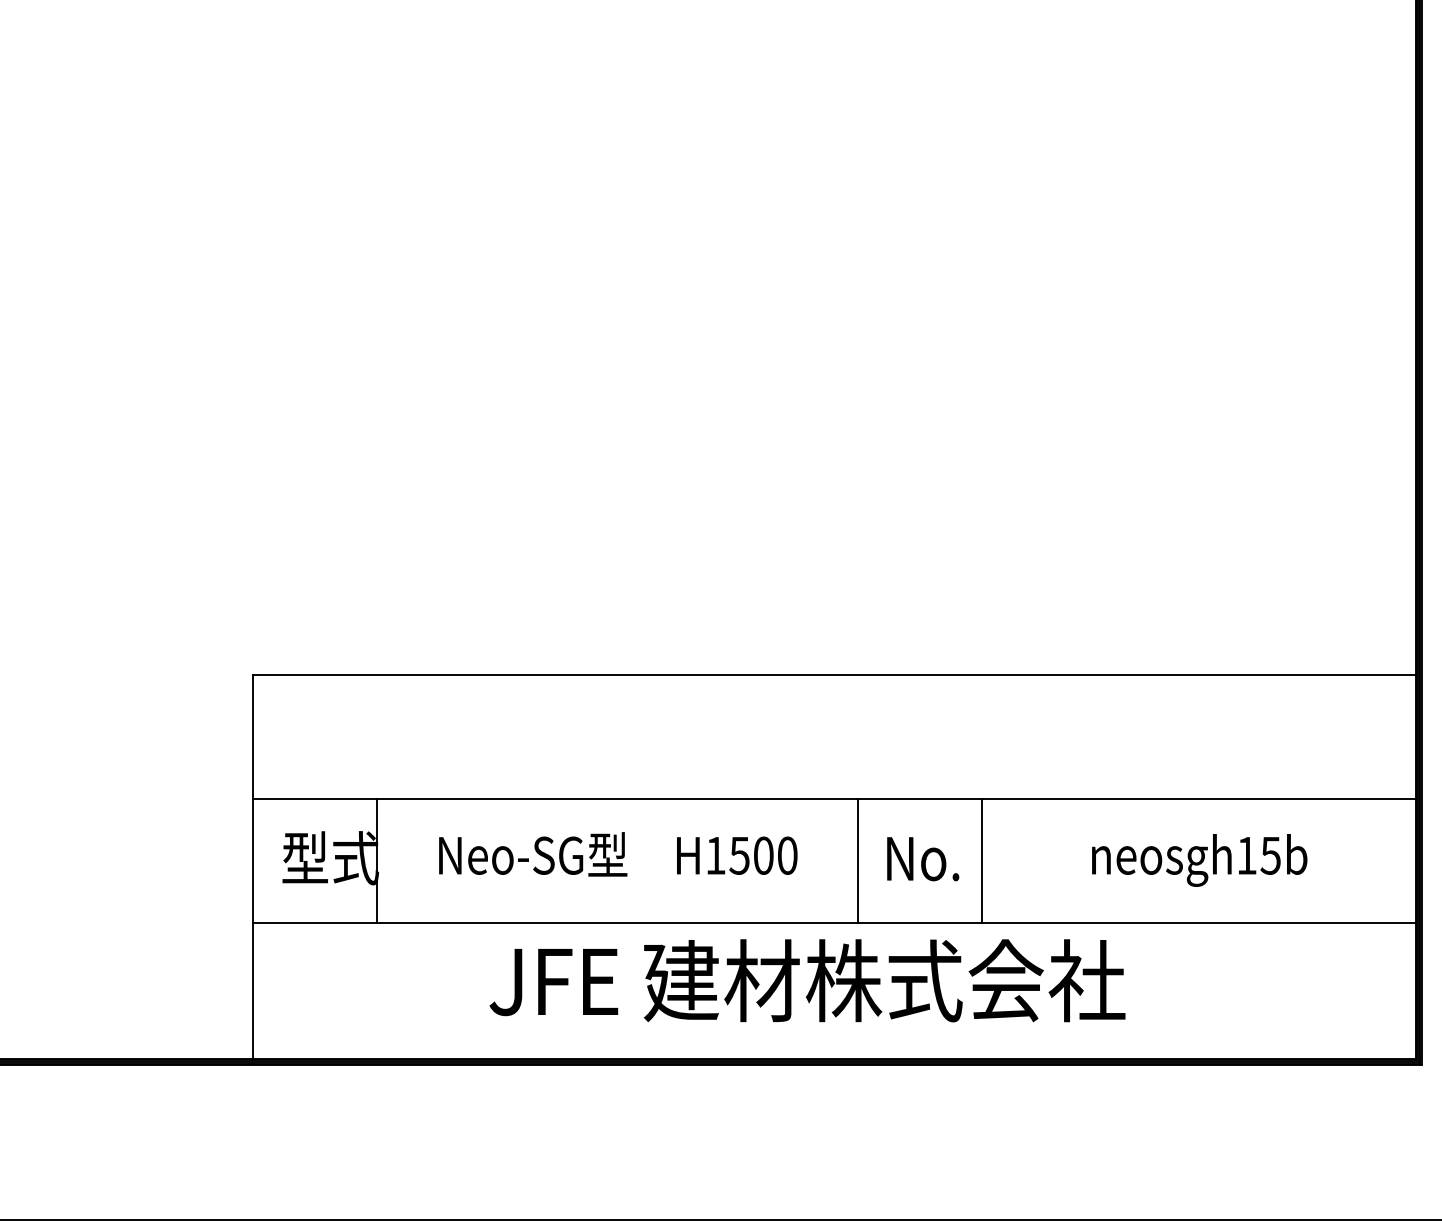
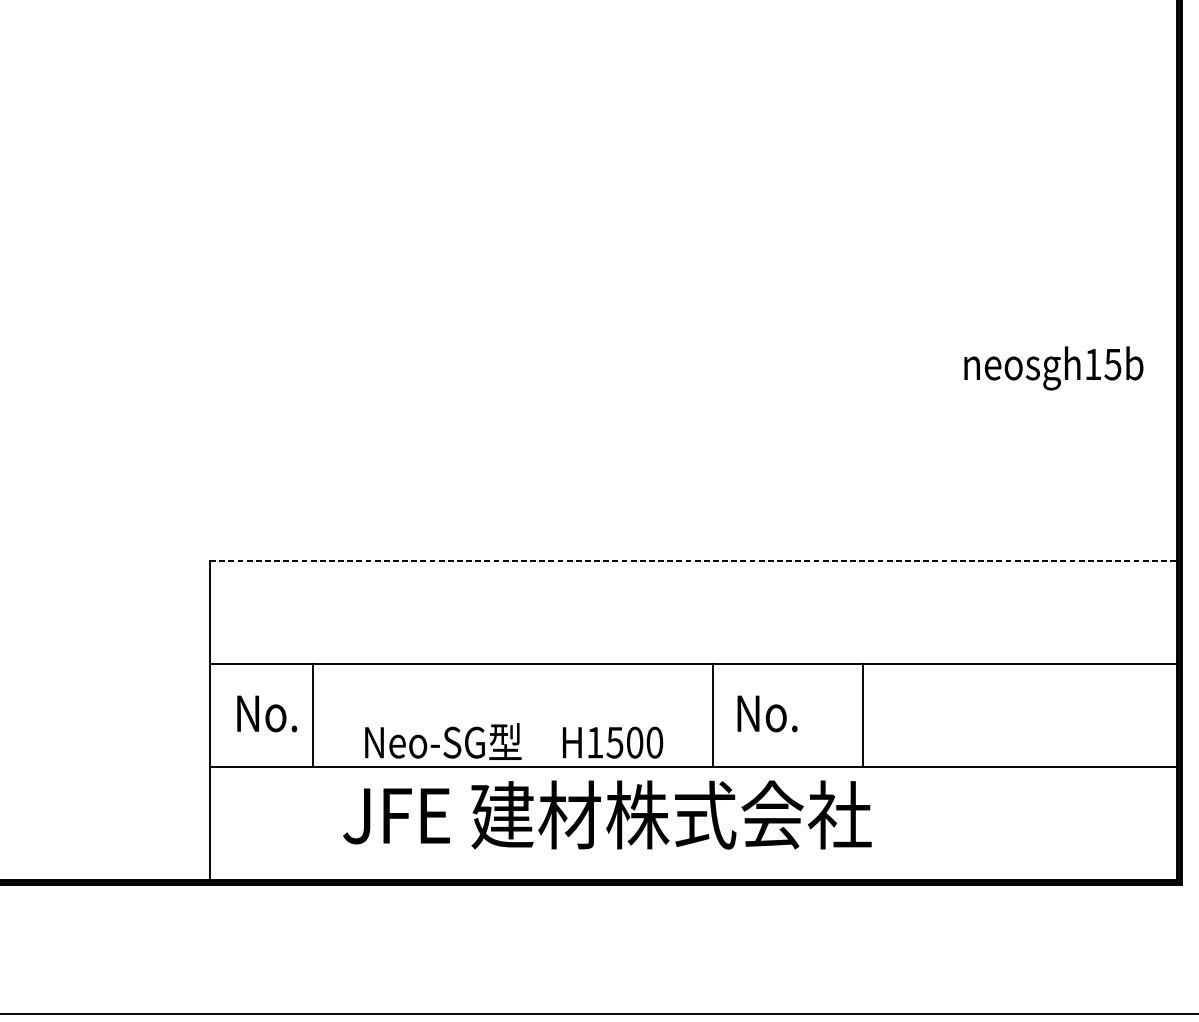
line: (834, 674) -> (693, 560), solid -> dashed
text: (618, 854) -> (514, 741), moved
text: (330, 858) -> (274, 713), 型式 -> No.
line: (981, 860) -> (862, 715), moved
text: (1199, 860) -> (1053, 368), moved
text: (807, 980) -> (607, 814), moved

